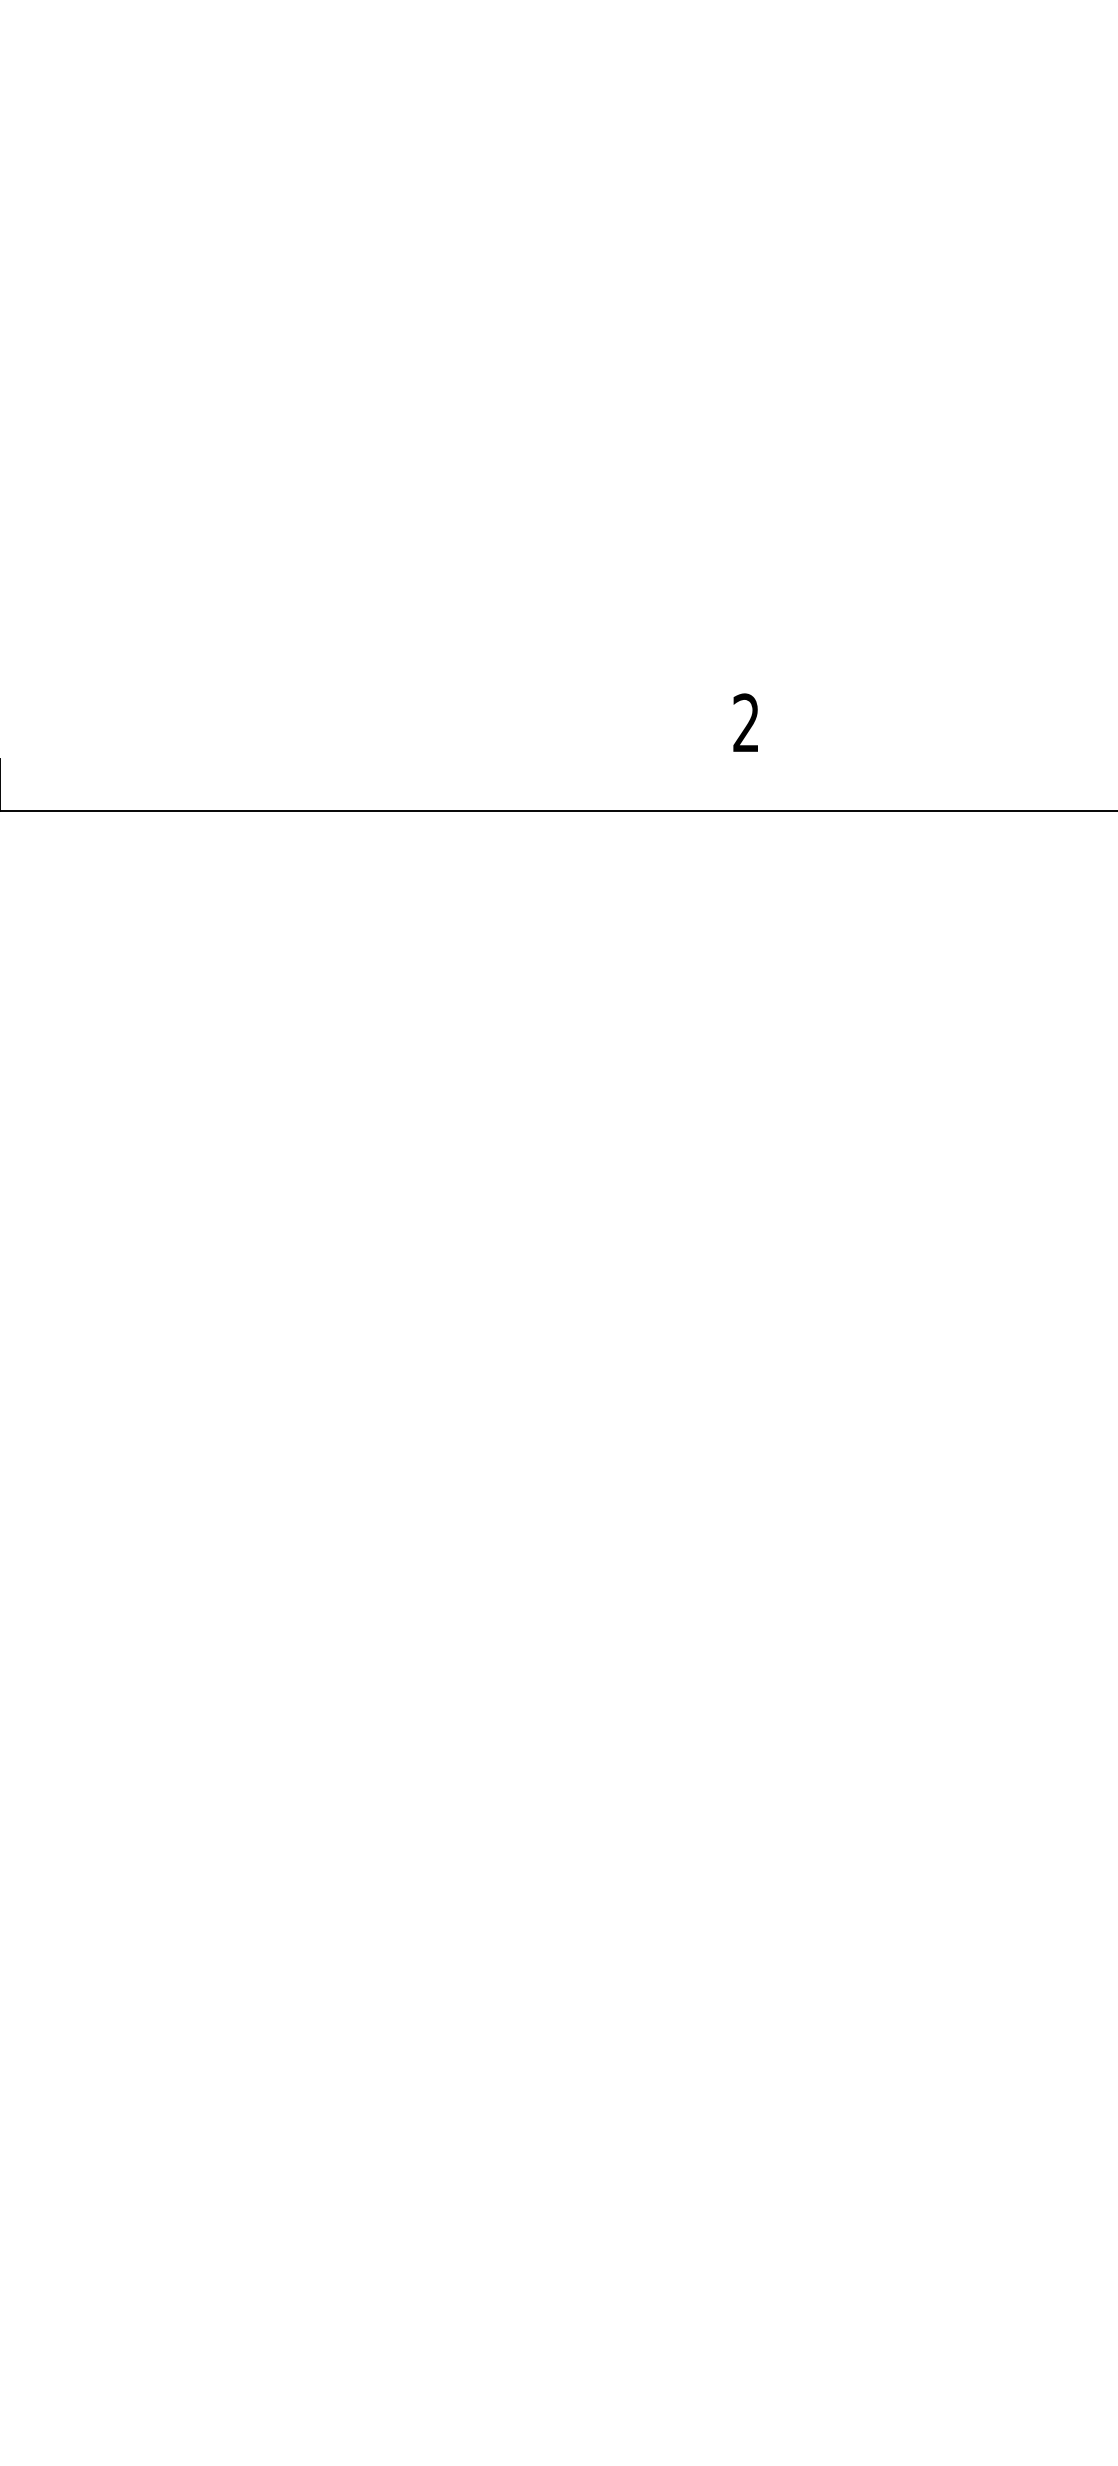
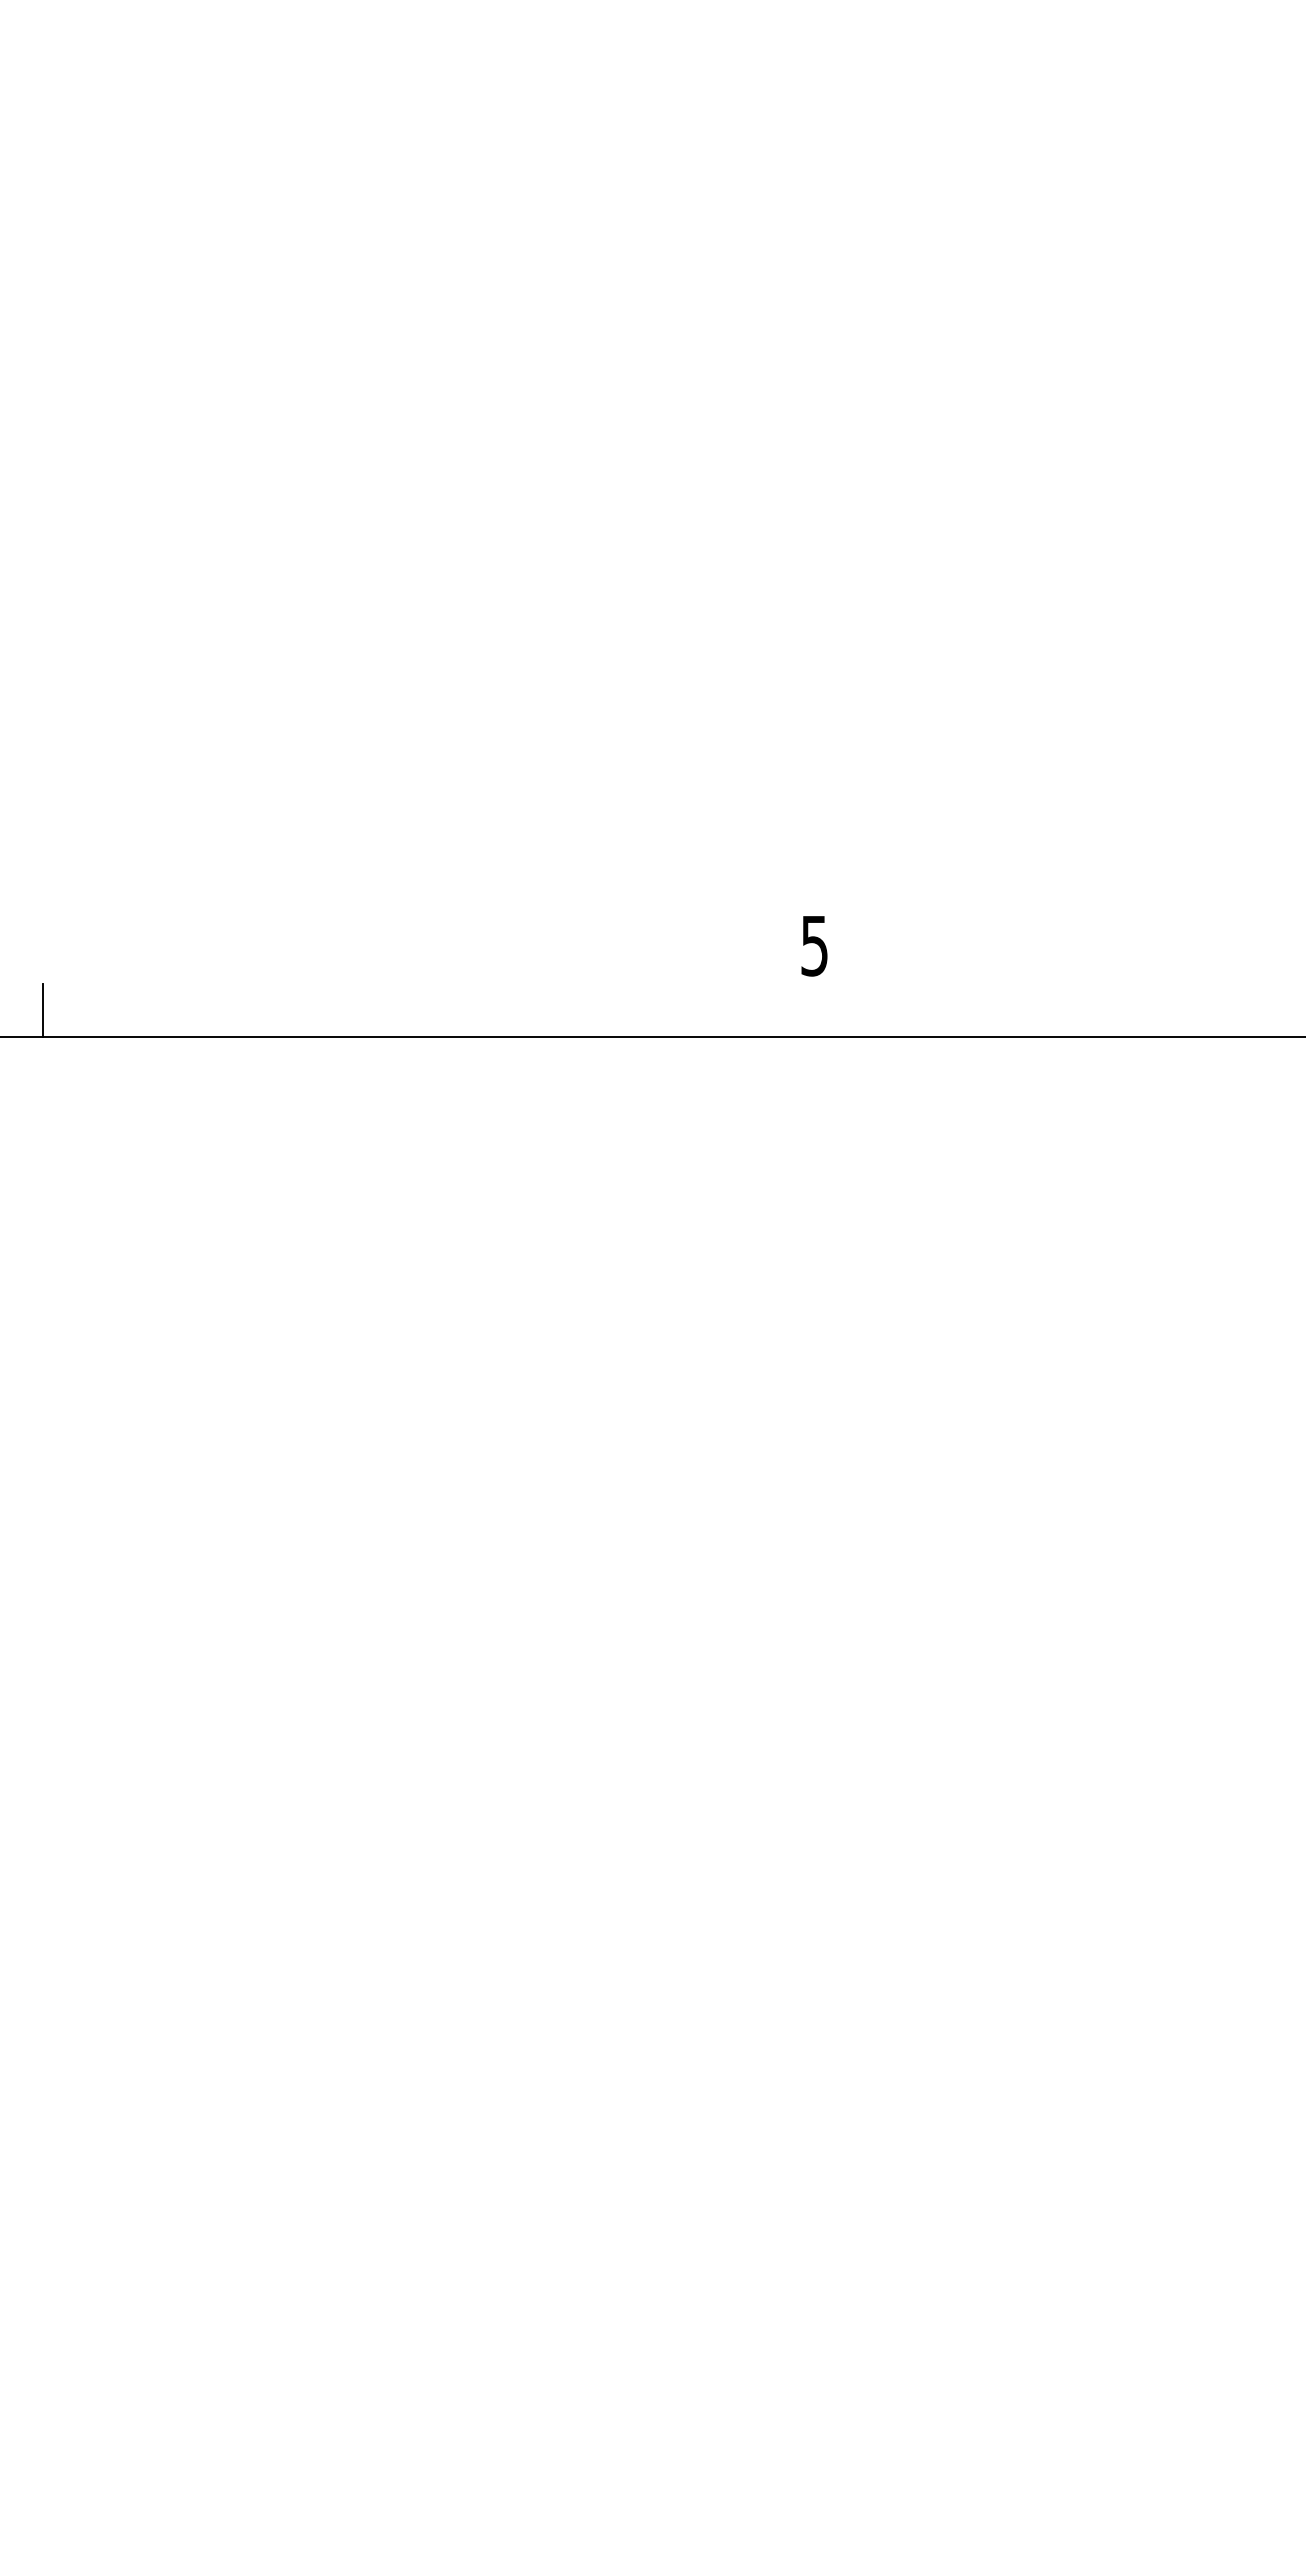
text: (746, 722) -> (814, 945), 2 -> 5

